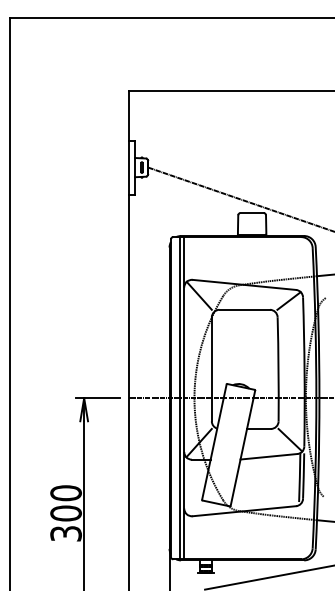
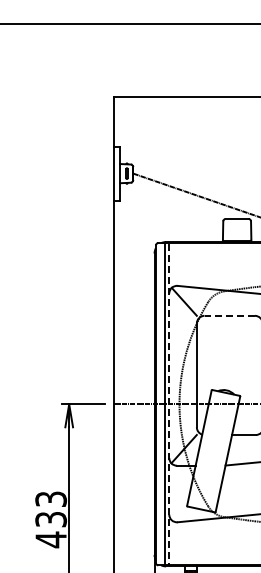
line: (244, 309) -> (229, 315), solid -> dashed
line: (184, 398) -> (169, 404), solid -> dashed
text: (65, 513) -> (50, 519), 300 -> 433

